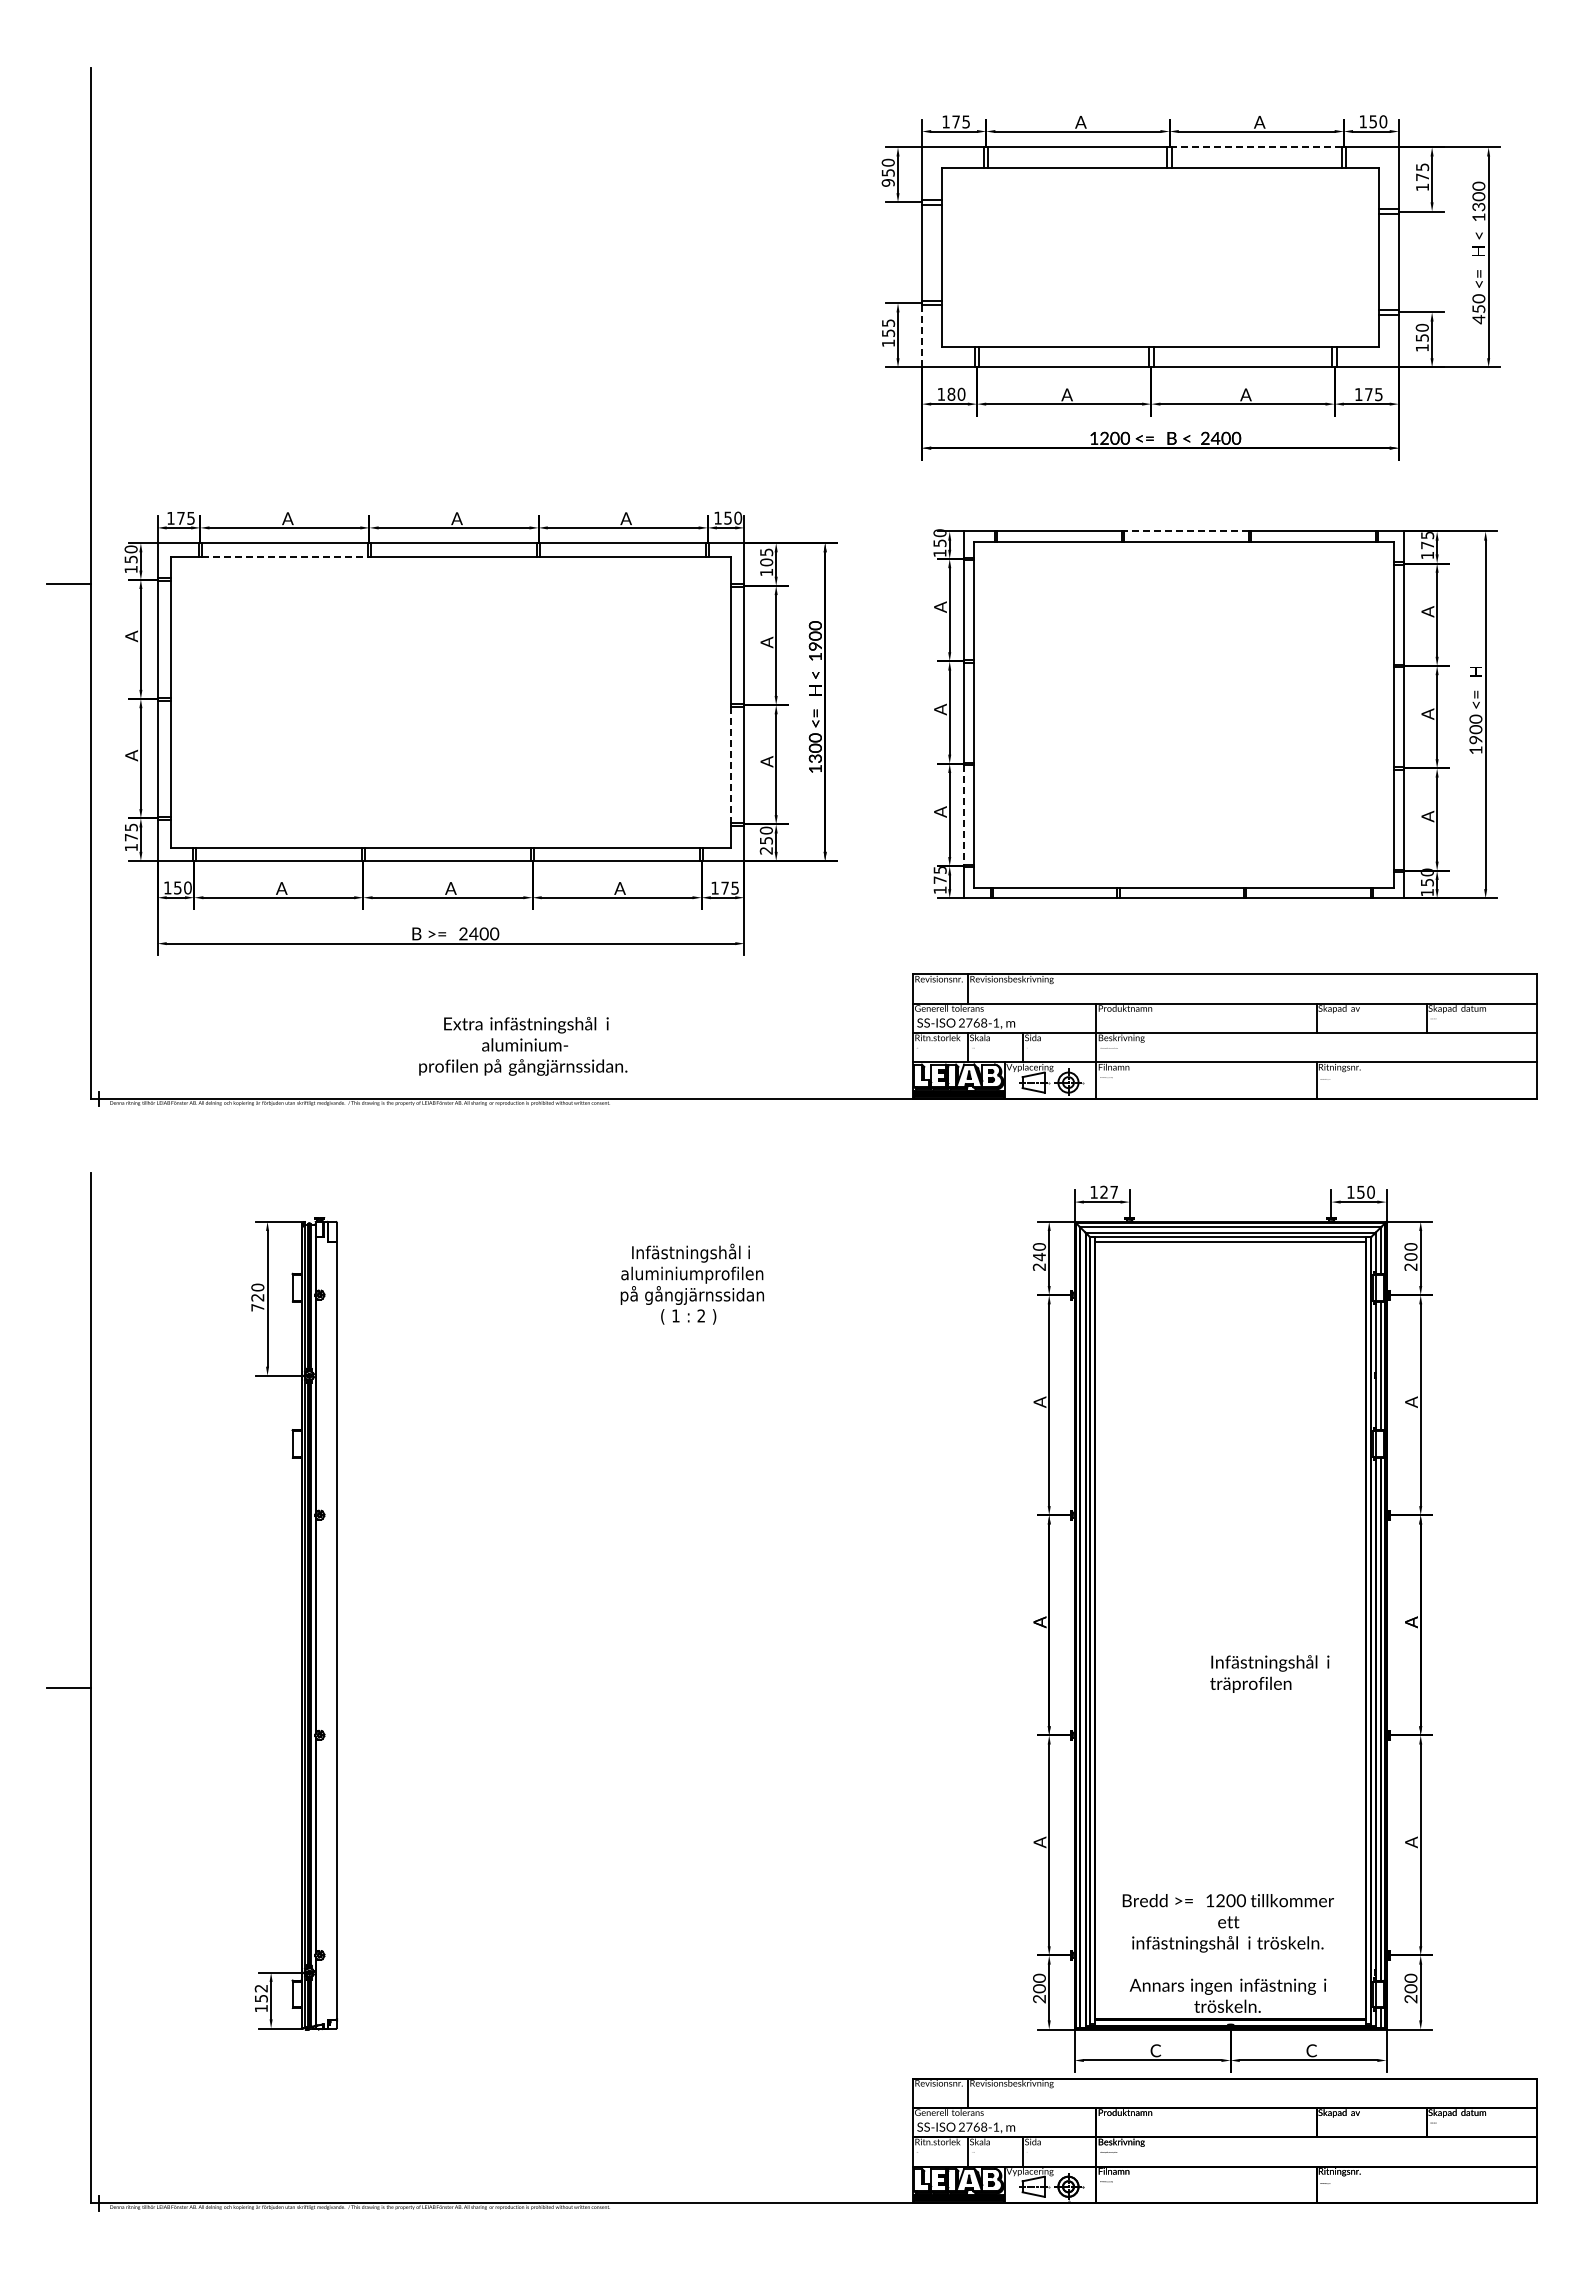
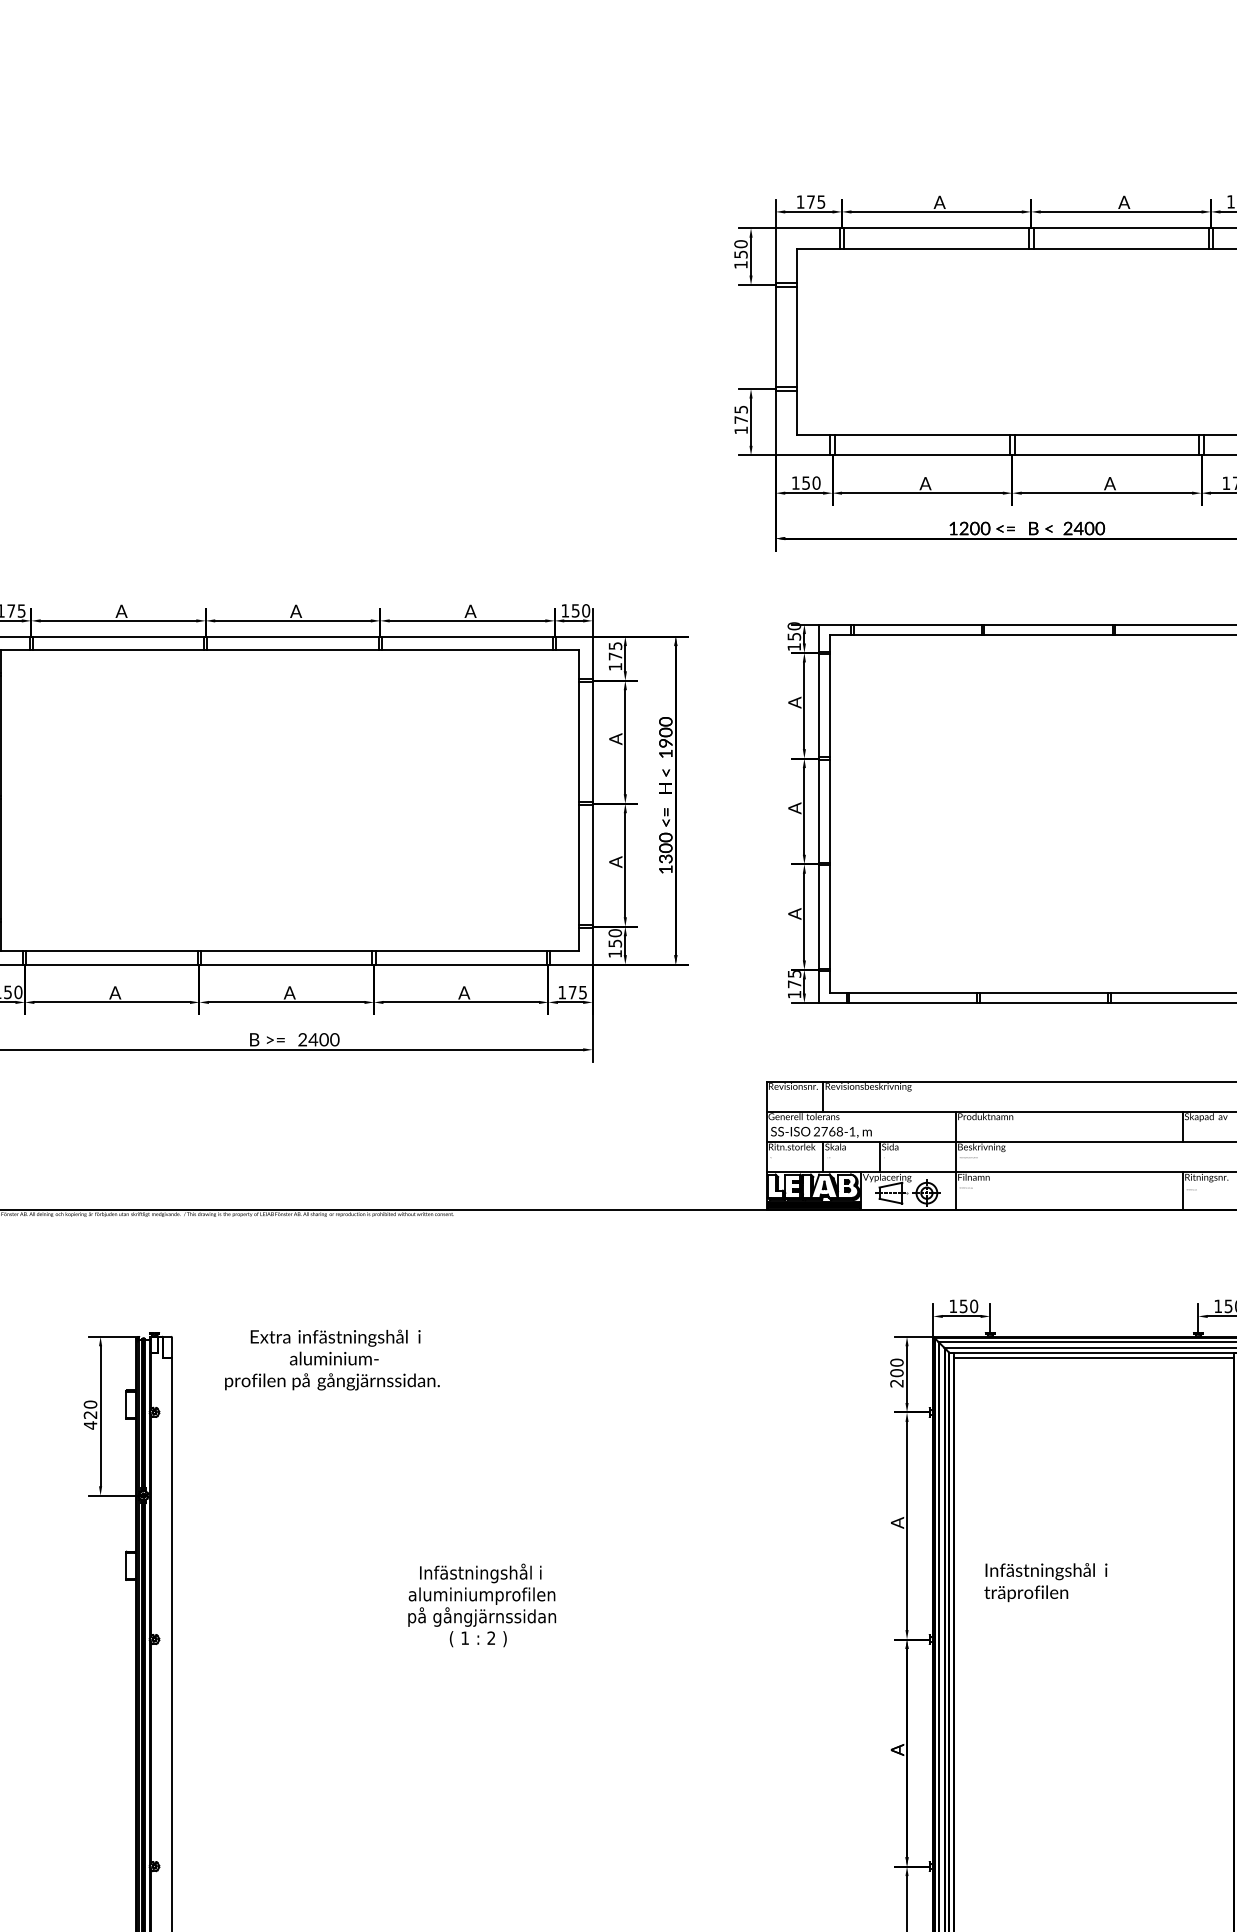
line: (1256, 147) -> (1120, 228), dashed -> solid
text: (887, 182) -> (740, 264), 950 -> 150
text: (888, 332) -> (741, 419), 155 -> 175
line: (922, 336) -> (776, 423), dashed -> solid
text: (951, 393) -> (806, 482), 180 -> 150
line: (1186, 531) -> (1048, 624), dashed -> solid
line: (285, 556) -> (119, 650), dashed -> solid
text: (766, 562) -> (615, 656), 105 -> 175
line: (731, 765) -> (579, 866), dashed -> solid
line: (964, 815) -> (819, 917), dashed -> solid
text: (765, 850) -> (614, 953), 250 -> 150
text: (523, 1046) -> (332, 1360), moved
text: (1109, 1191) -> (969, 1305), 127 -> 150
text: (1038, 1256) -> (895, 1372), 240 -> 200
text: (691, 1283) -> (481, 1604), moved
text: (257, 1307) -> (90, 1425), 720 -> 420
text: (1269, 1673) -> (1045, 1582), moved

